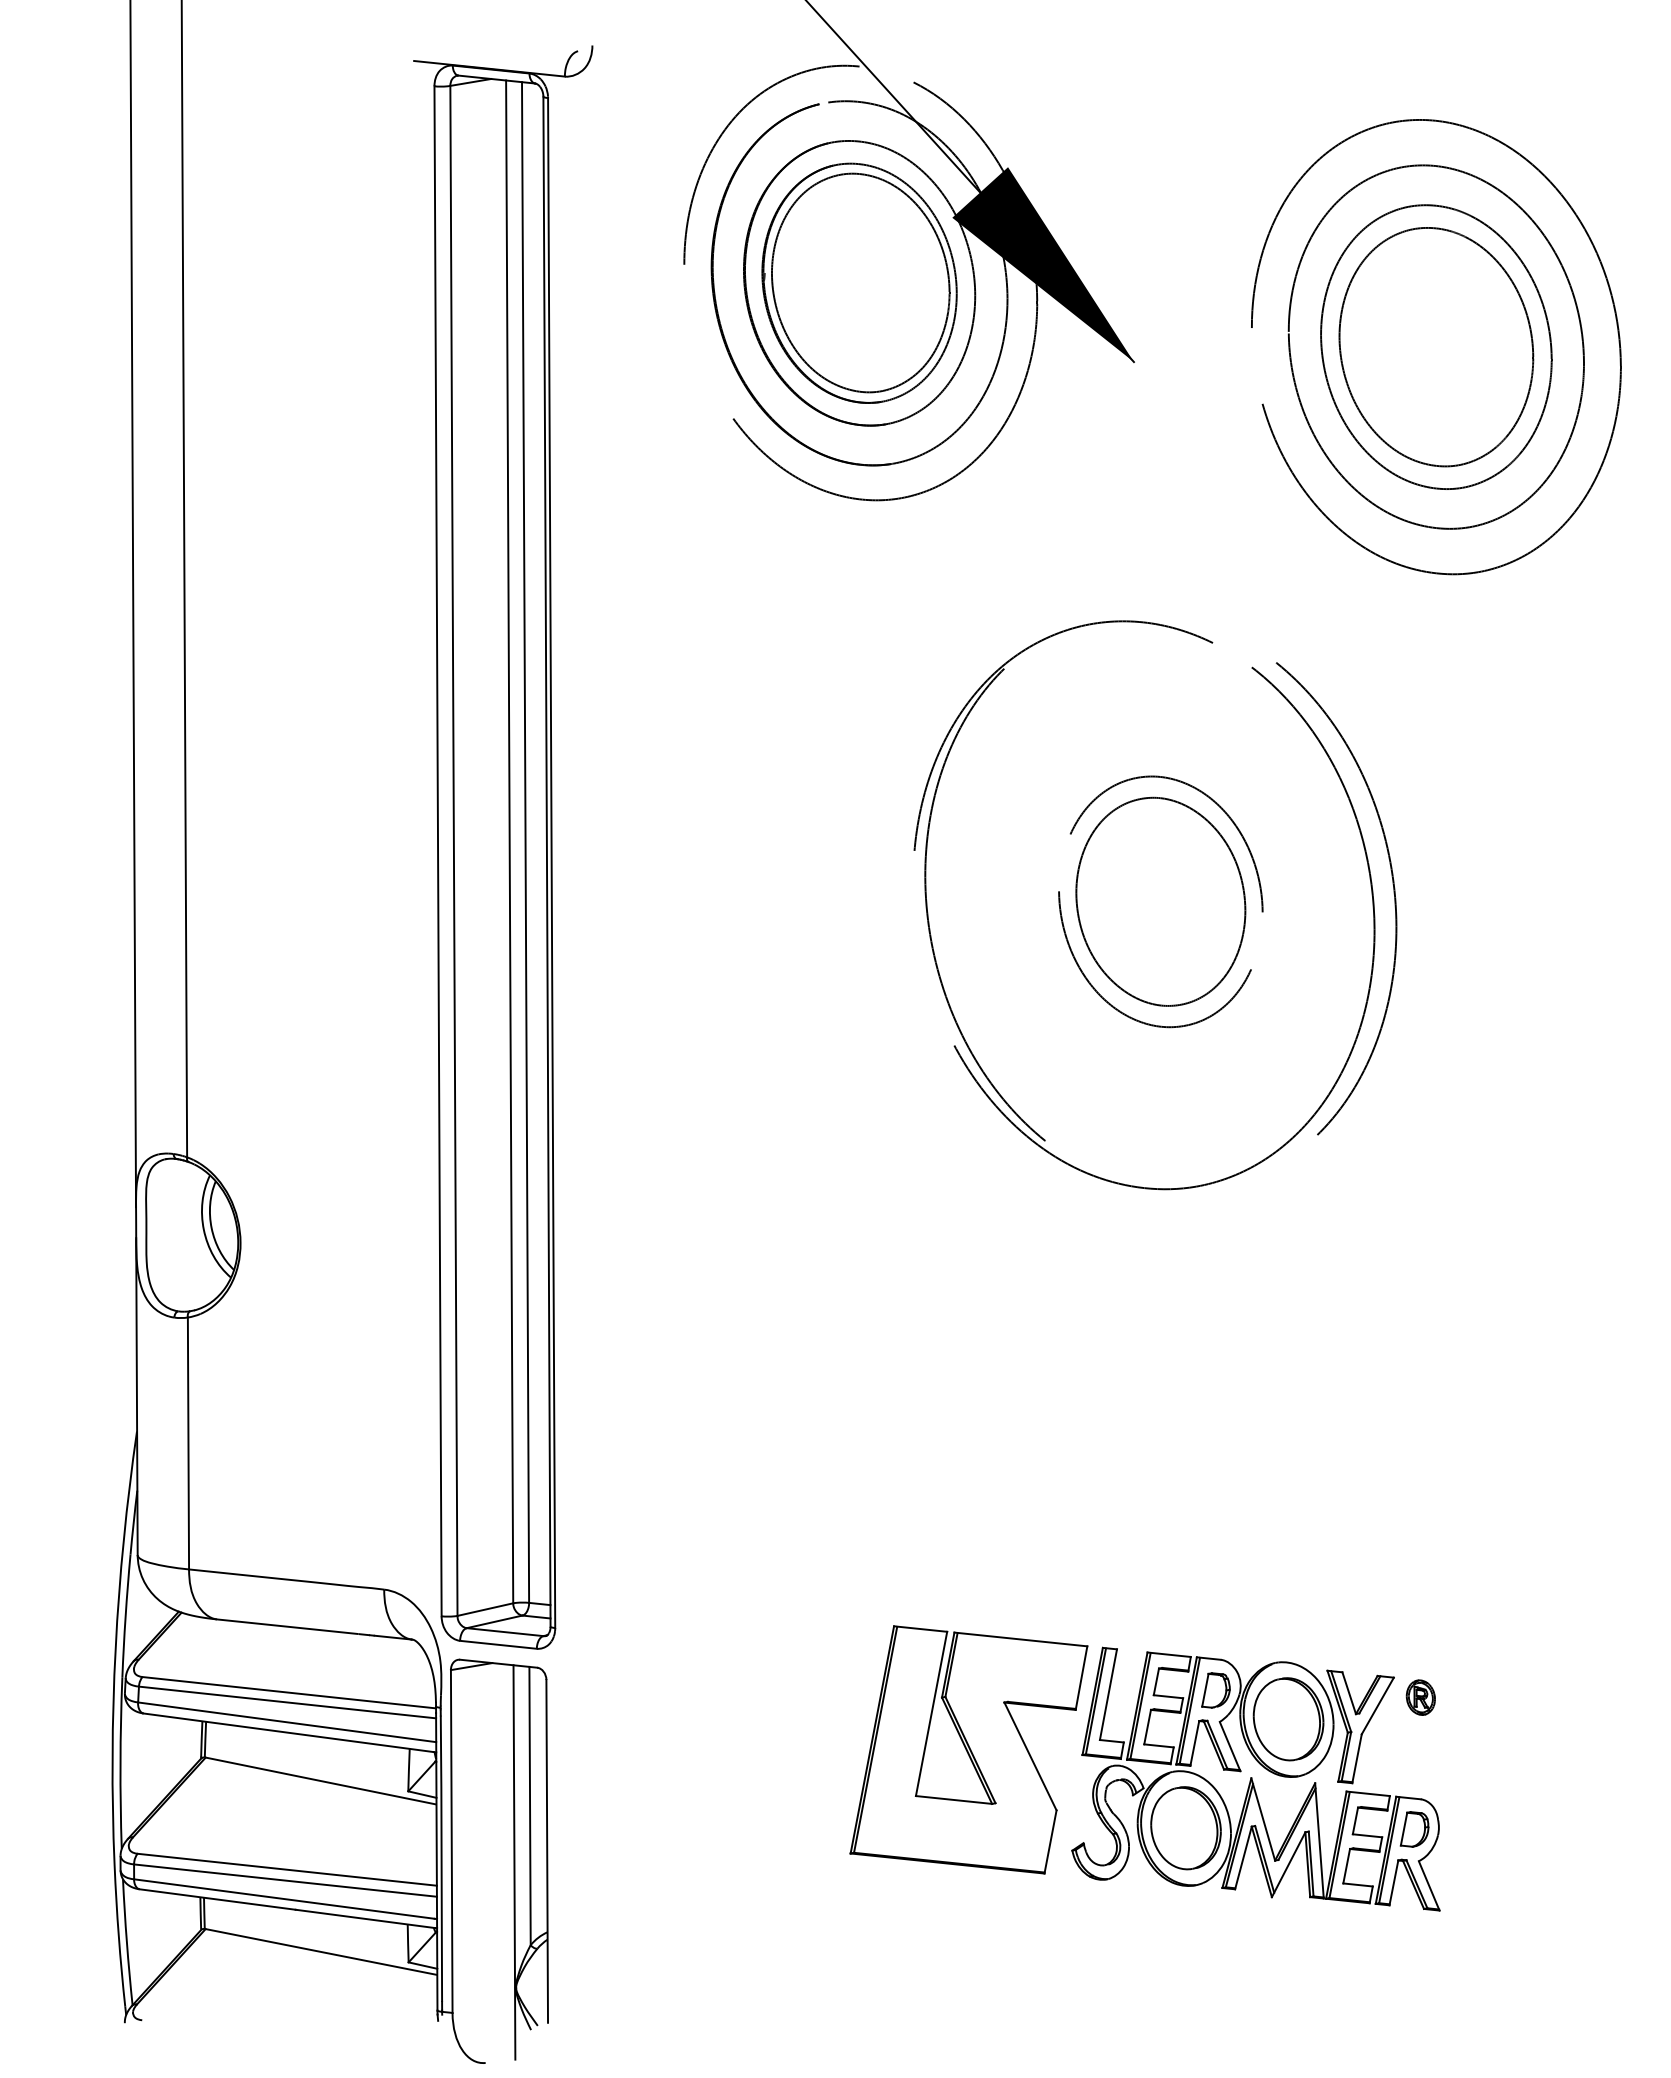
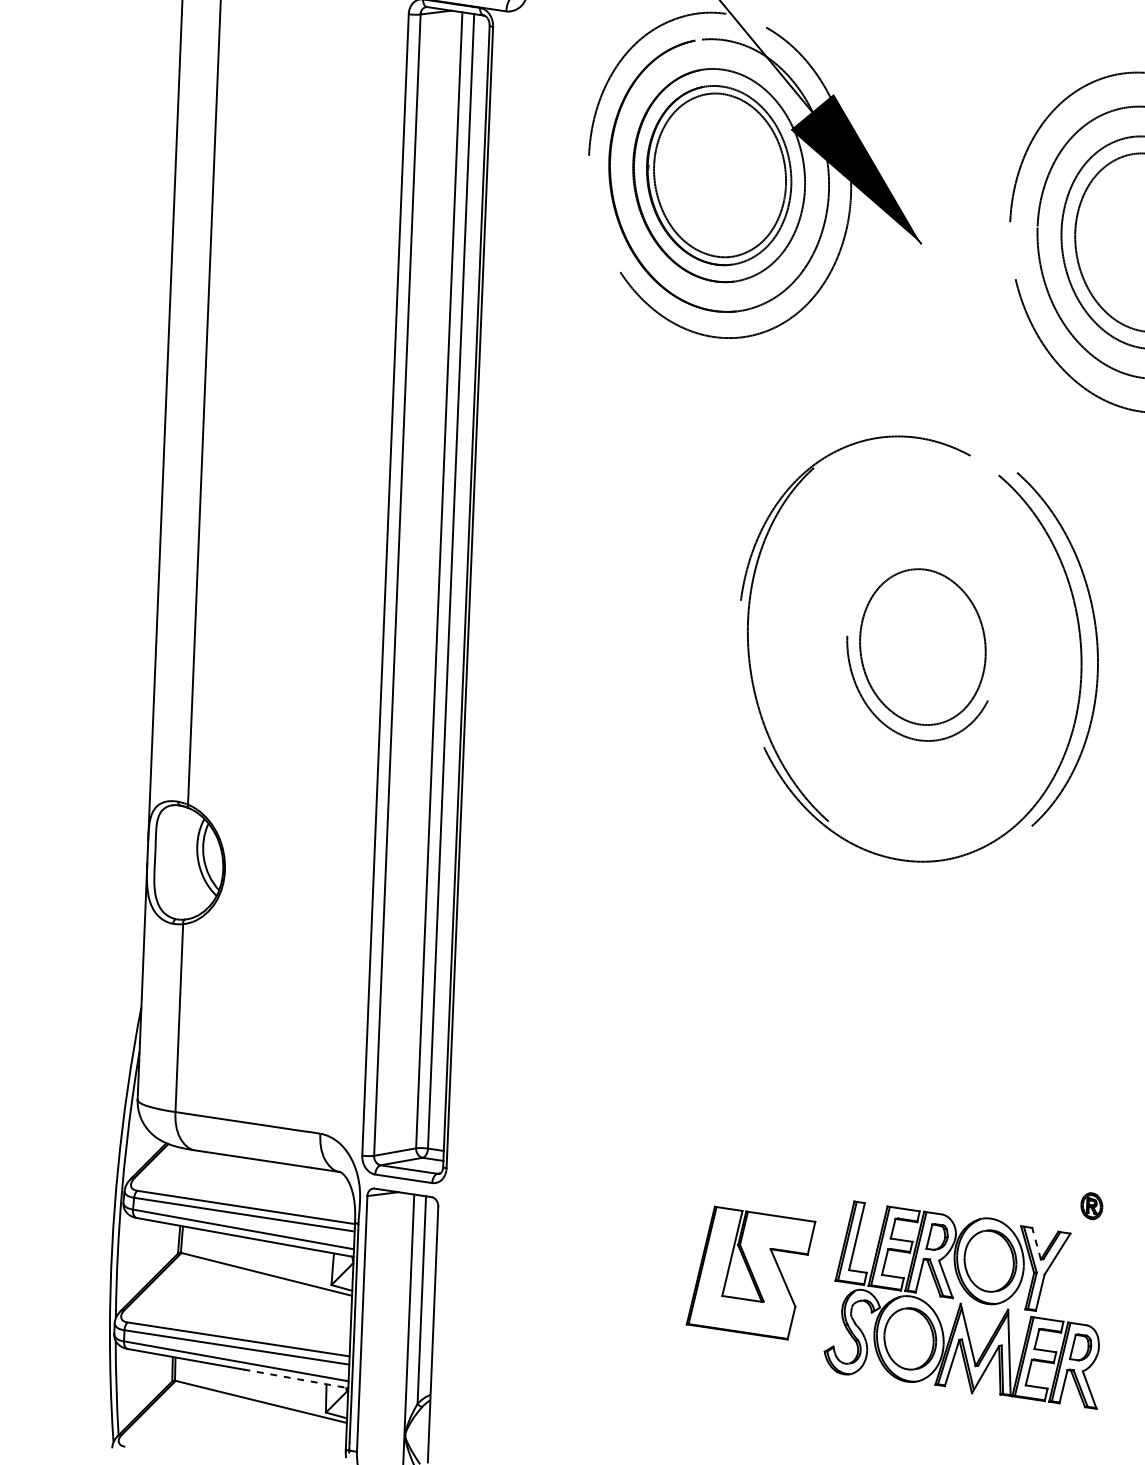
curve: (1198, 791) -> (954, 566), removed
line: (1349, 1693) -> (1036, 1243), solid -> dashed
part: (1420, 1697) -> (1091, 1206), moved
part: (968, 1749) -> (750, 1272), size x0.7
line: (365, 1918) -> (295, 1378), solid -> dashed

